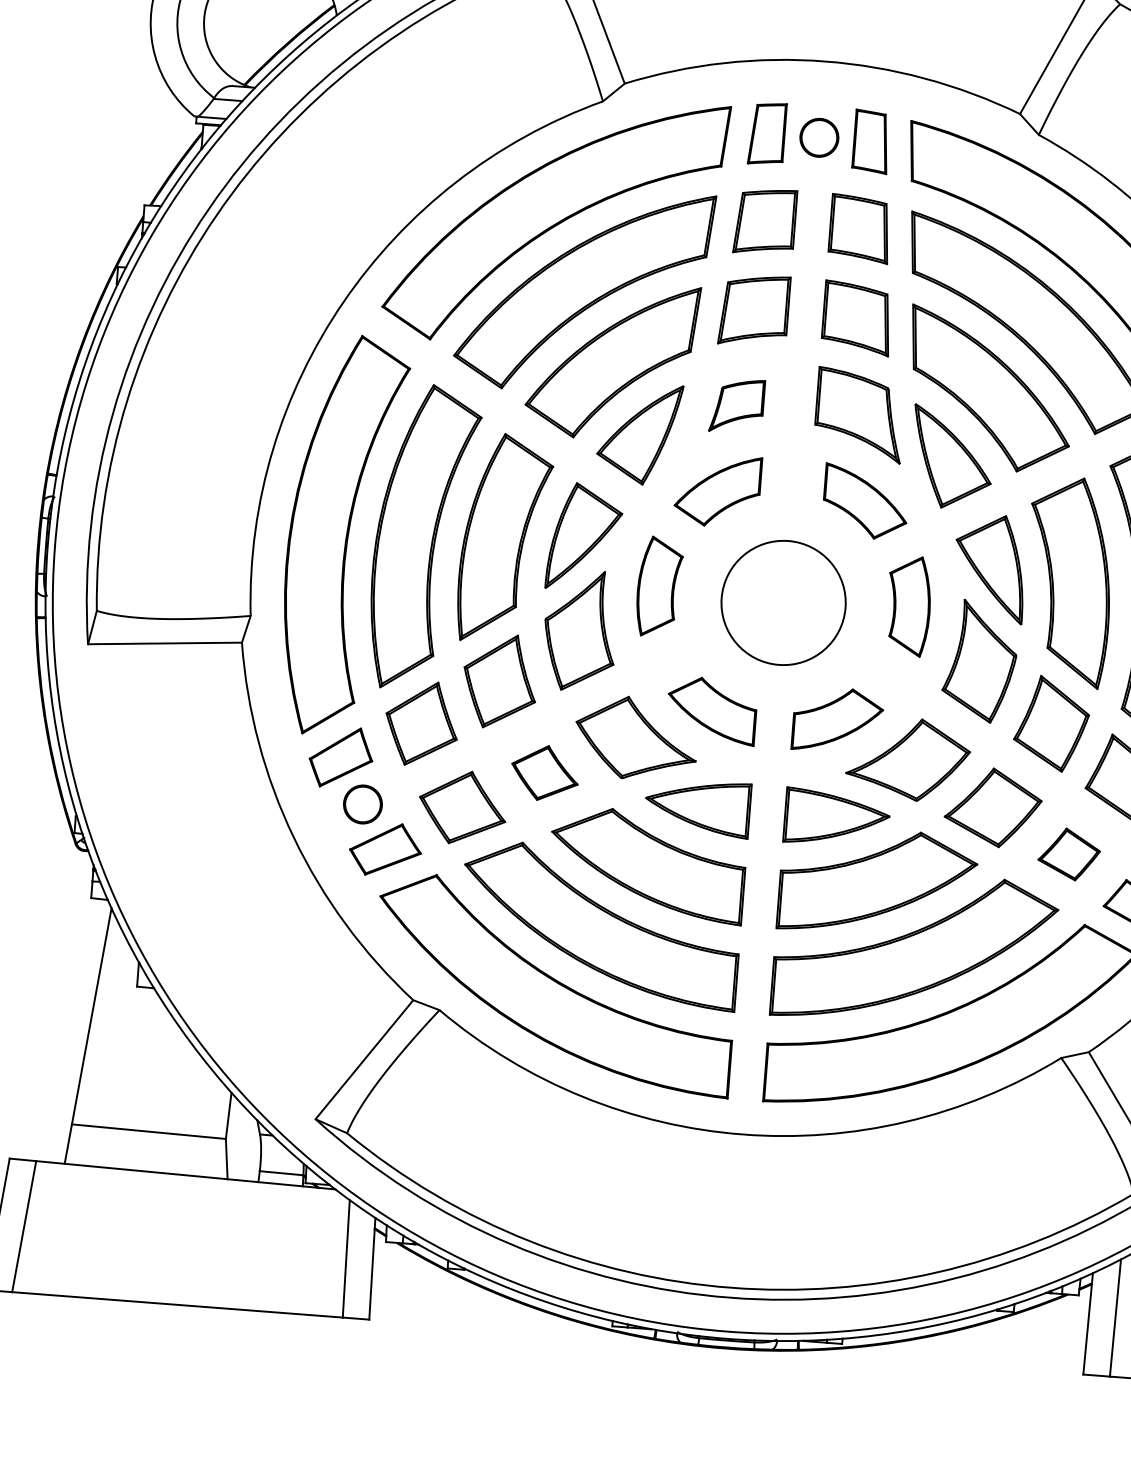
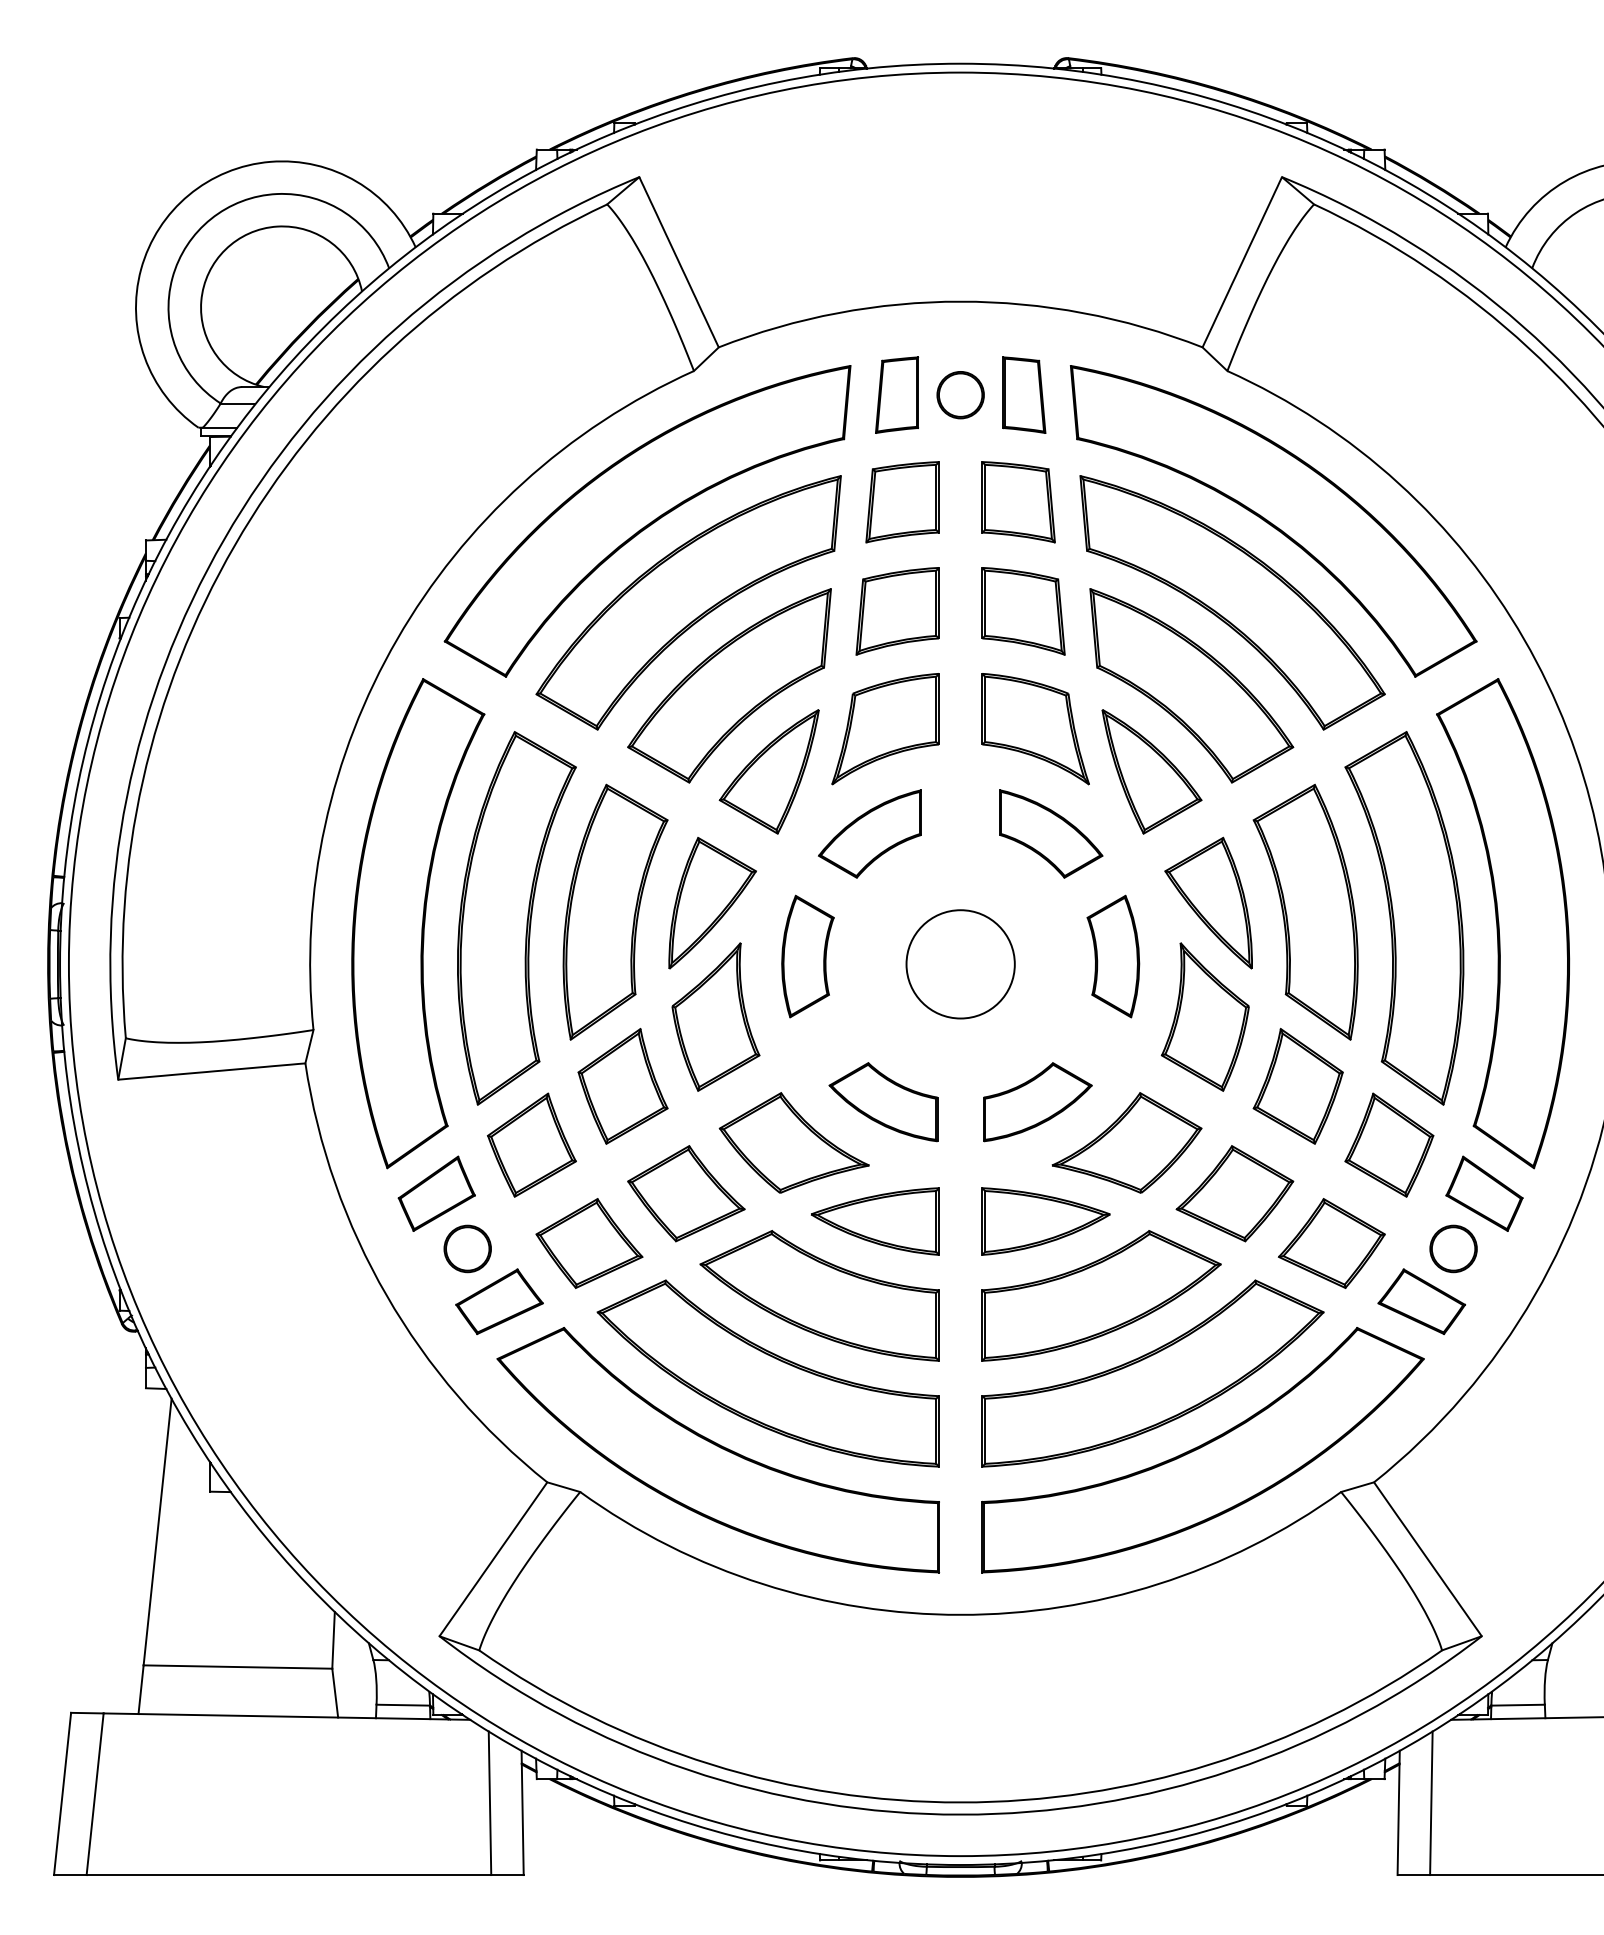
part: (736, 406) -> (885, 729), size x1.67
circle: (783, 603) -> (960, 964), size x0.71
part: (545, 772) -> (686, 1193), size x1.43
part: (1069, 854) -> (1331, 1243), size x1.43

